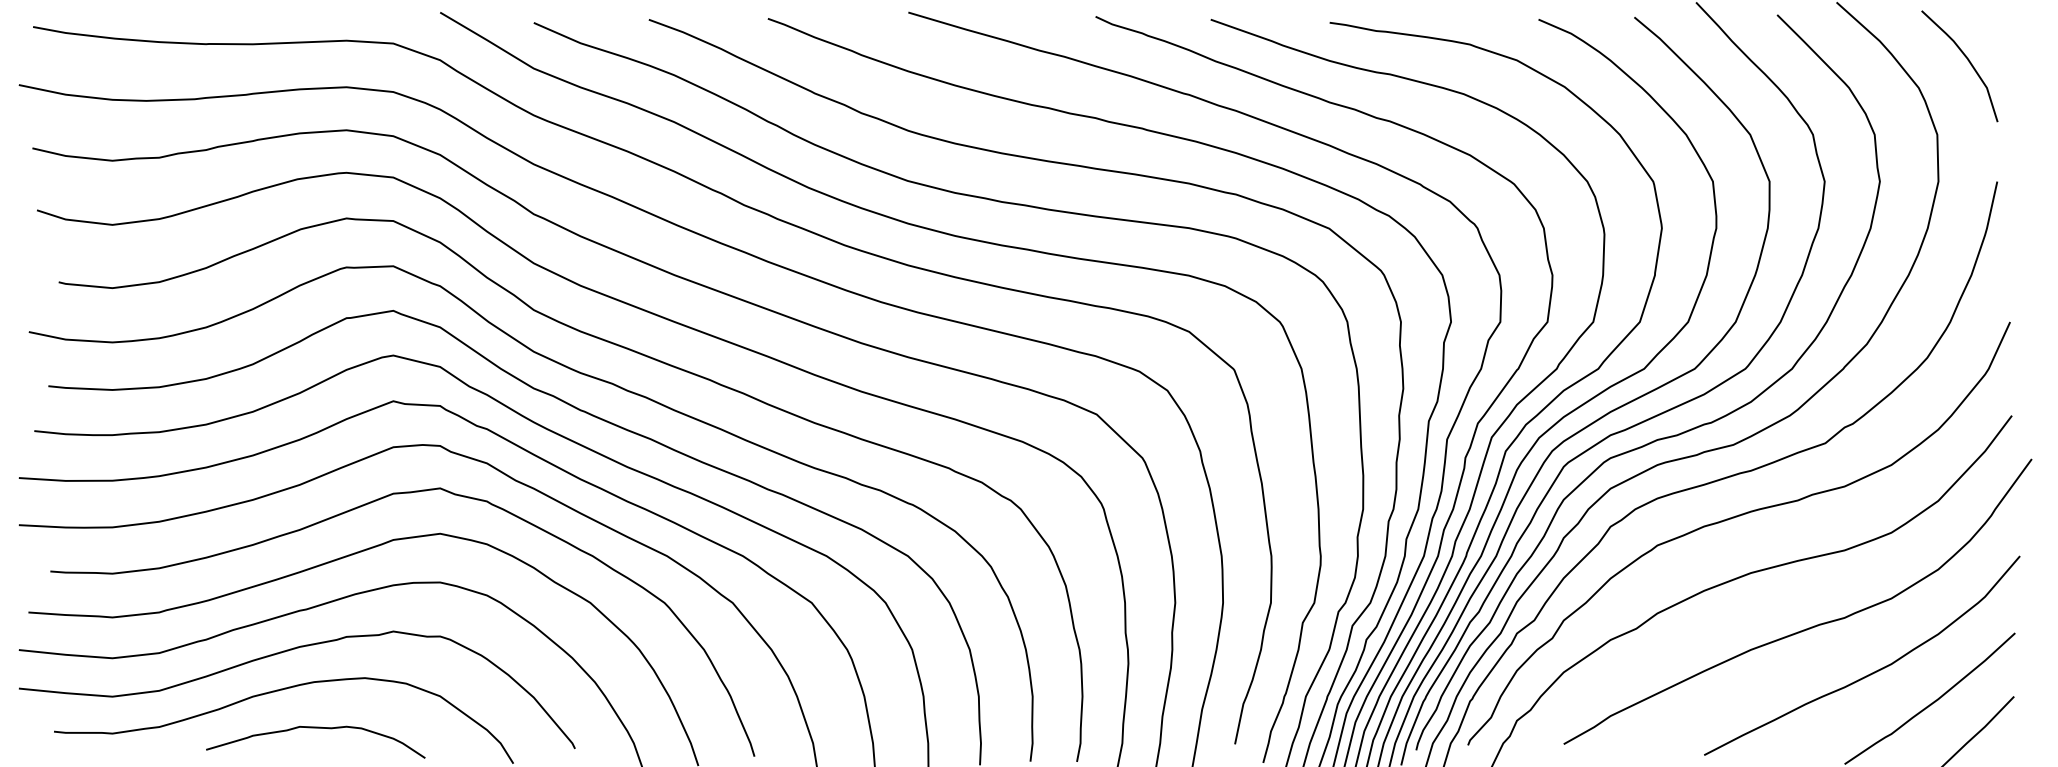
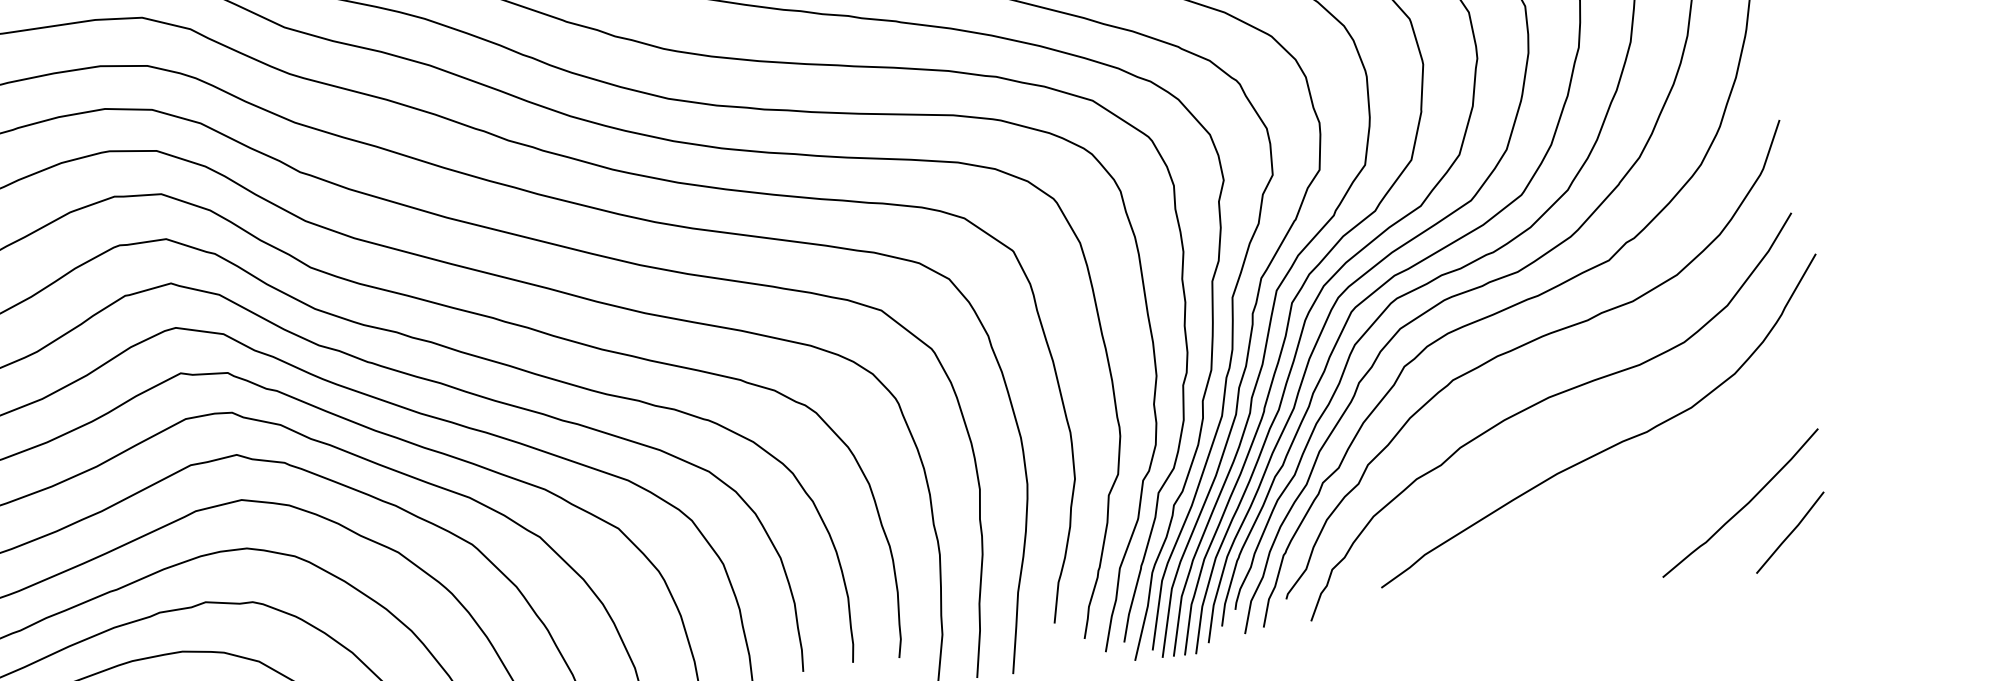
curve: (1870, 673) -> (1678, 484), removed

